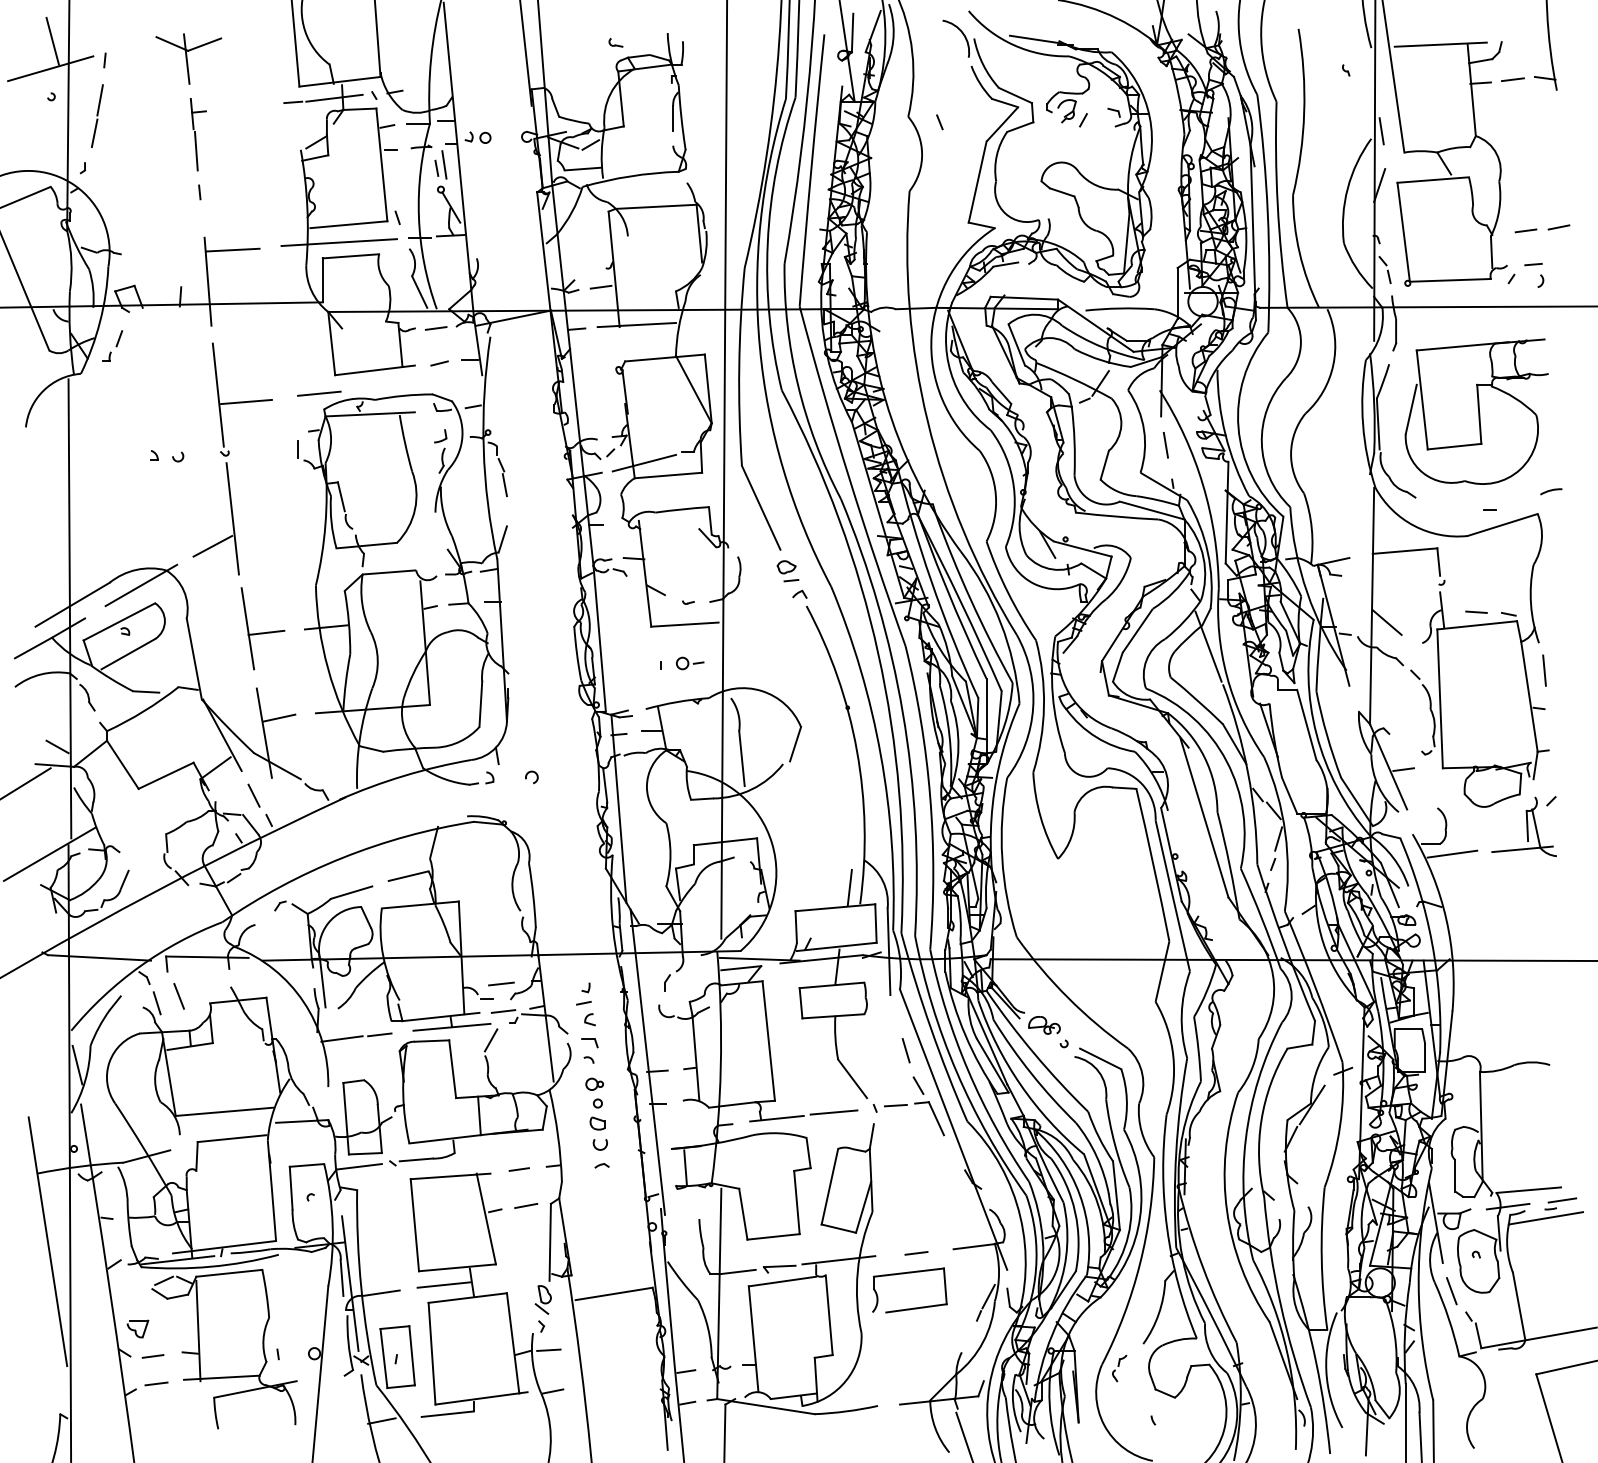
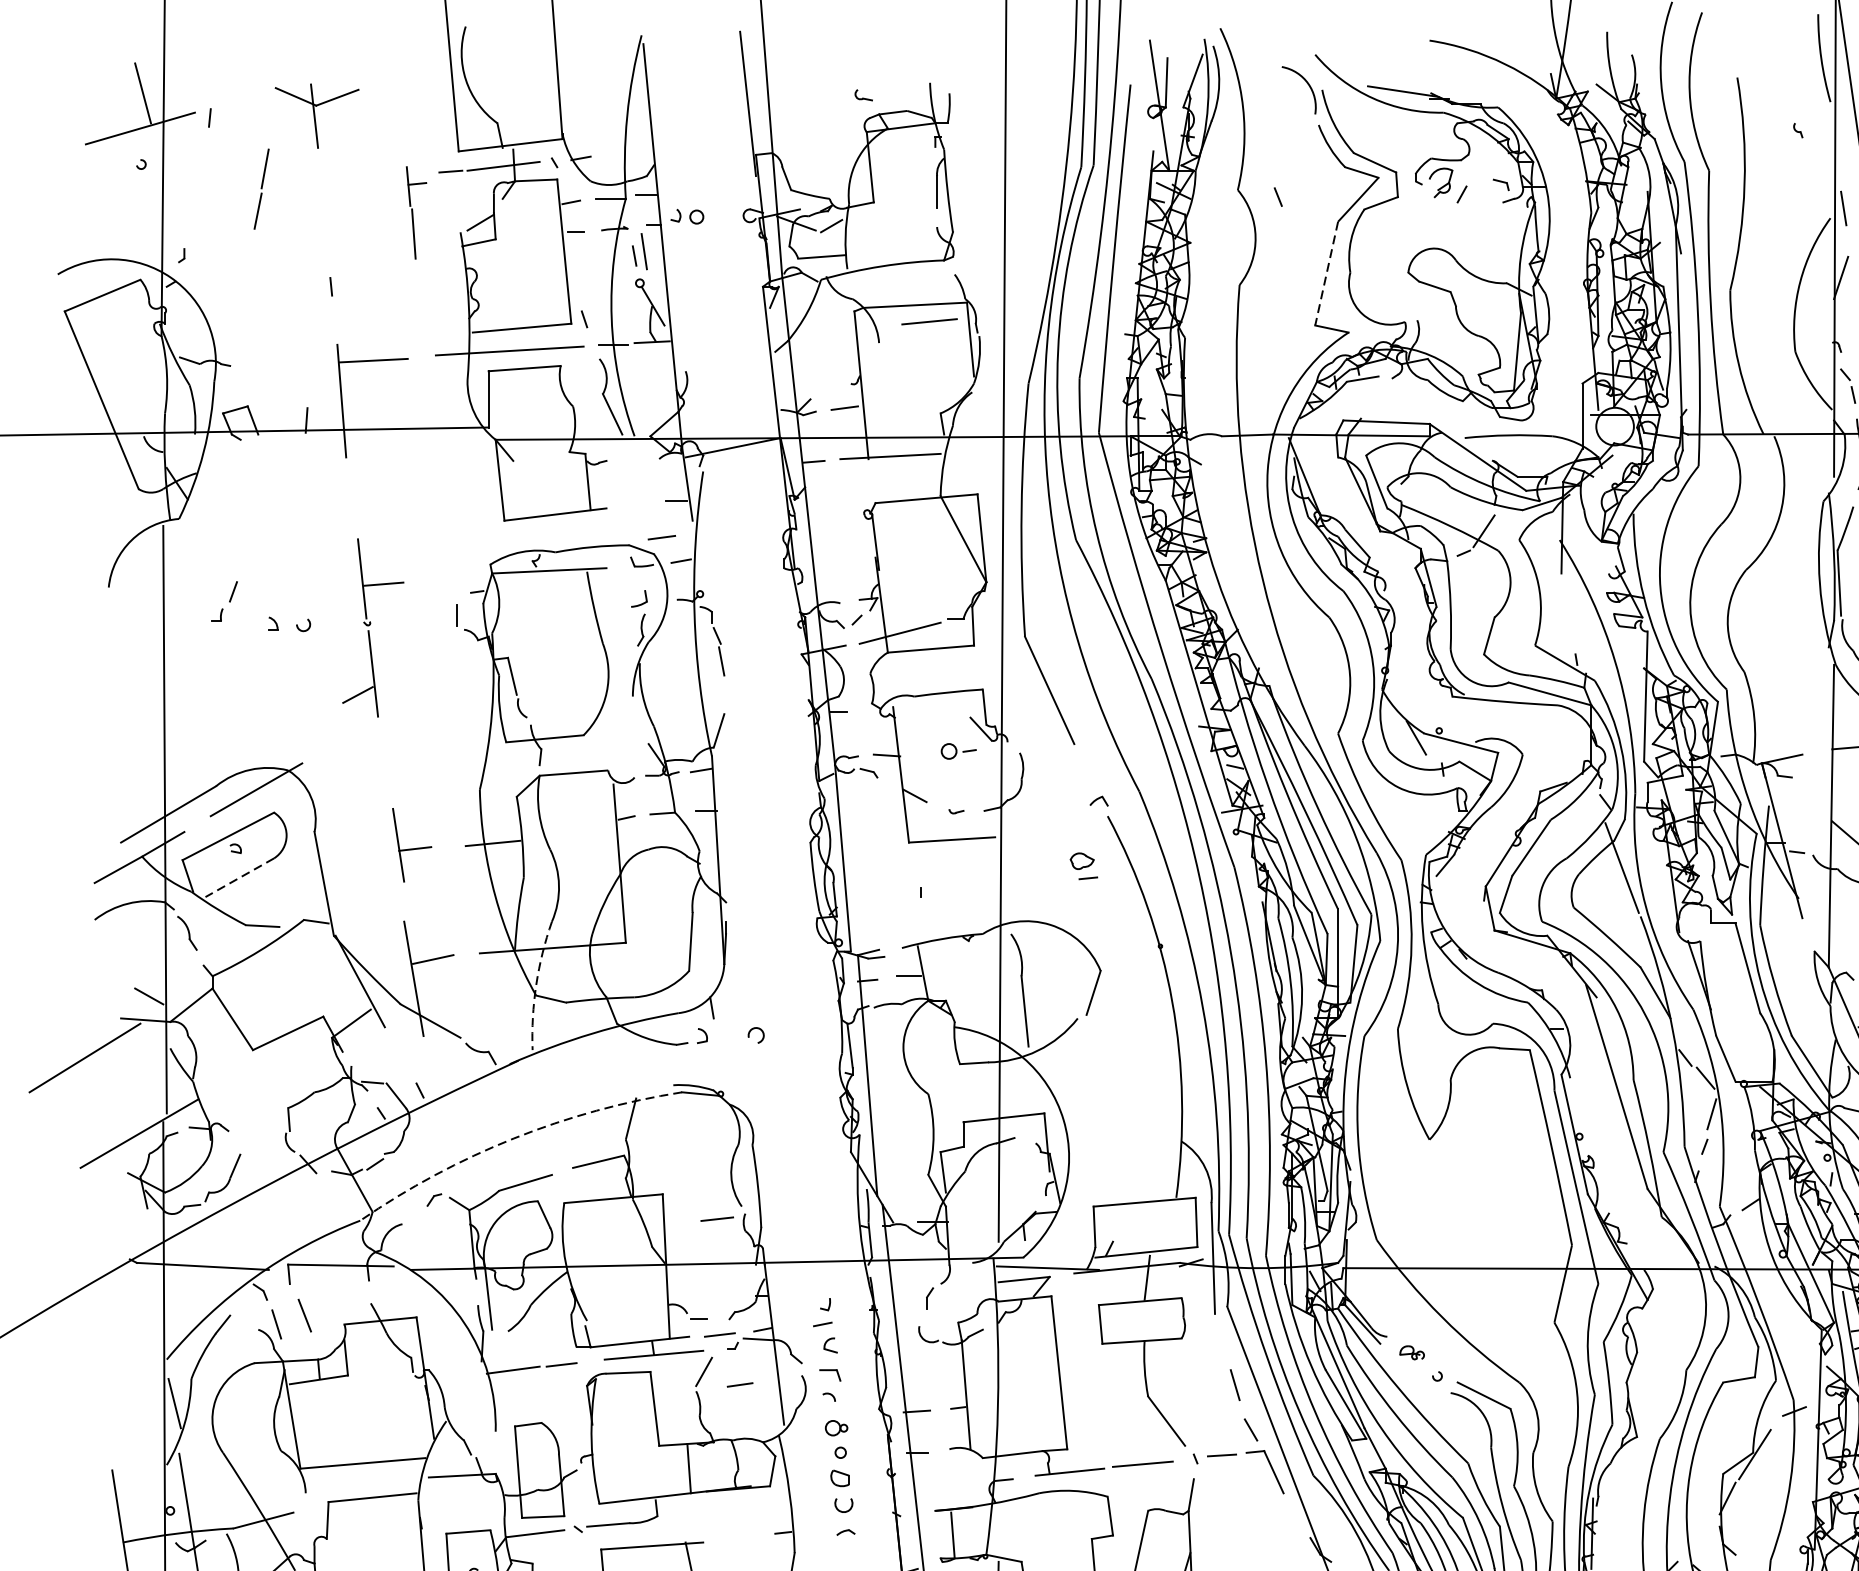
line: (97, 115) -> (261, 188), moved
part: (197, 134) -> (415, 212), moved
line: (977, 182) -> (1326, 274), solid -> dashed
line: (435, 328) -> (661, 537), moved
part: (112, 345) -> (224, 600), moved
line: (439, 363) -> (637, 505), removed
line: (319, 393) -> (929, 321), moved
line: (1165, 444) -> (1567, 609), removed
part: (232, 458) -> (373, 627), size x0.6
part: (787, 571) -> (1083, 866), moved
part: (262, 628) -> (411, 844), size x0.7
line: (128, 654) -> (240, 878), solid -> dashed
part: (690, 663) -> (959, 751), moved
arc: (360, 738) -> (536, 985), solid -> dashed
line: (253, 795) -> (399, 1058), removed
arc: (342, 857) -> (513, 1137), solid -> dashed
line: (849, 887) -> (1162, 1176), removed
line: (501, 983) -> (717, 1218), moved
part: (1044, 1025) -> (1412, 1352), size x0.6
line: (518, 1169) -> (739, 1384), moved

